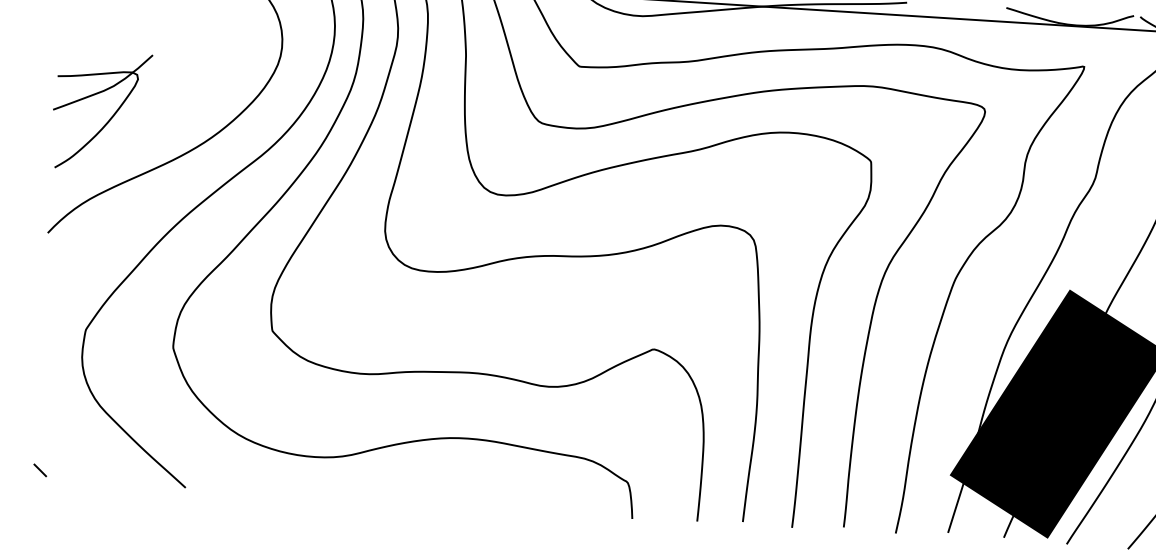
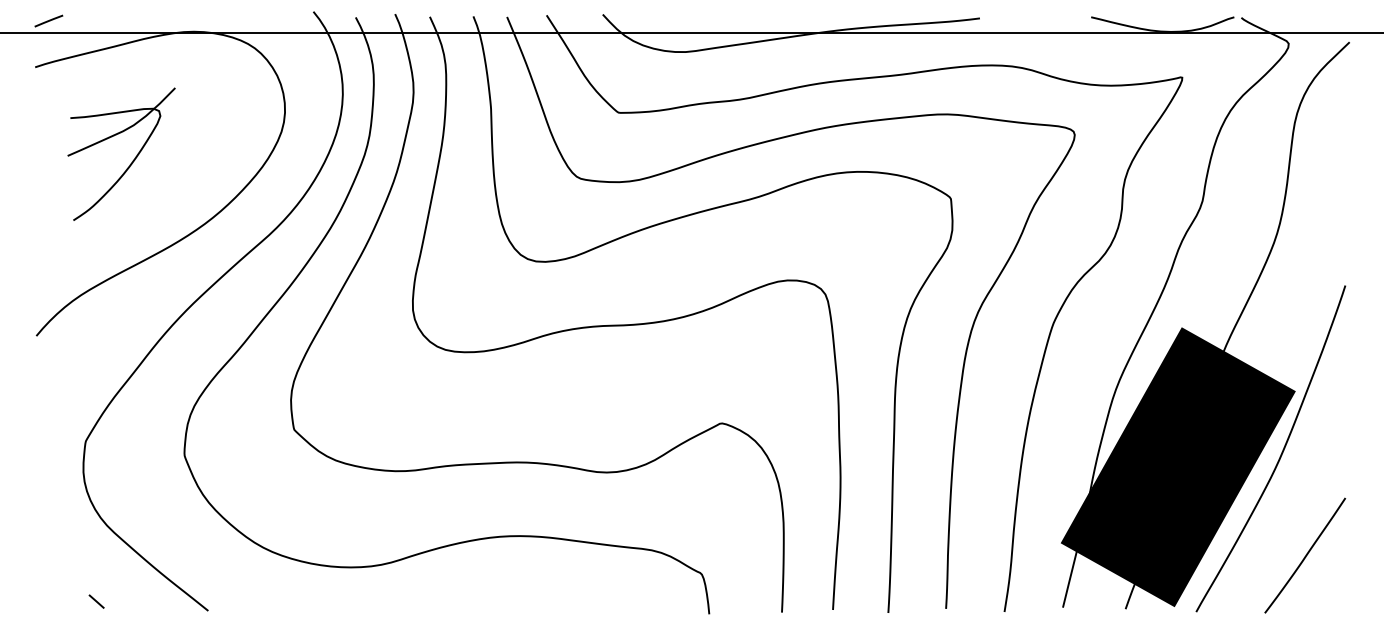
part: (110, 117) -> (132, 160), moved
line: (40, 470) -> (96, 601), moved

